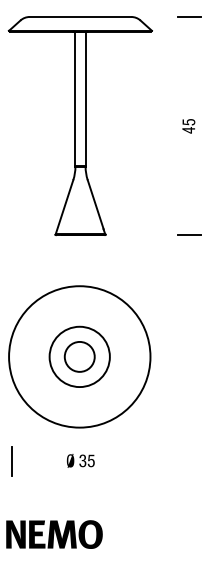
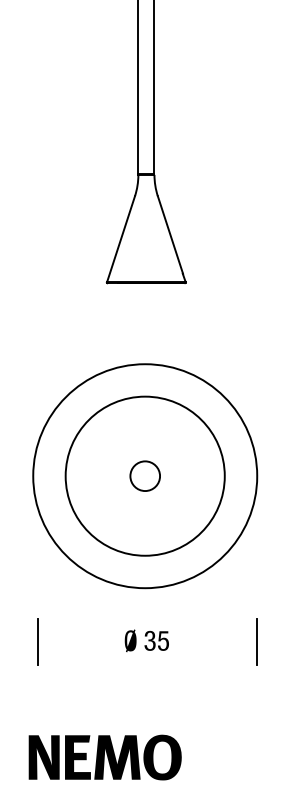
circle: (79, 356) -> (144, 475), size x0.62
circle: (79, 356) -> (144, 475), size x1.67
line: (149, 461) -> (255, 641), added

